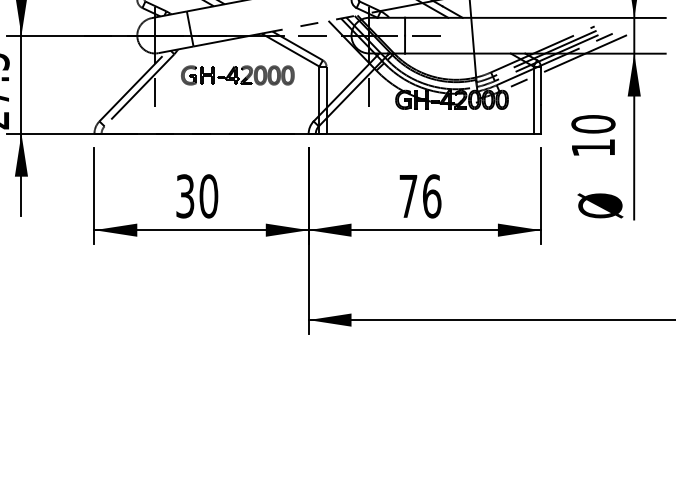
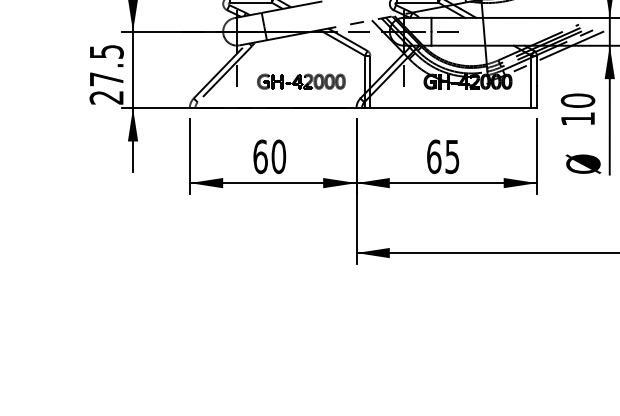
part: (237, 75) -> (301, 81), moved
text: (185, 195) -> (260, 156), 30 -> 60
text: (420, 195) -> (443, 156), 76 -> 65

